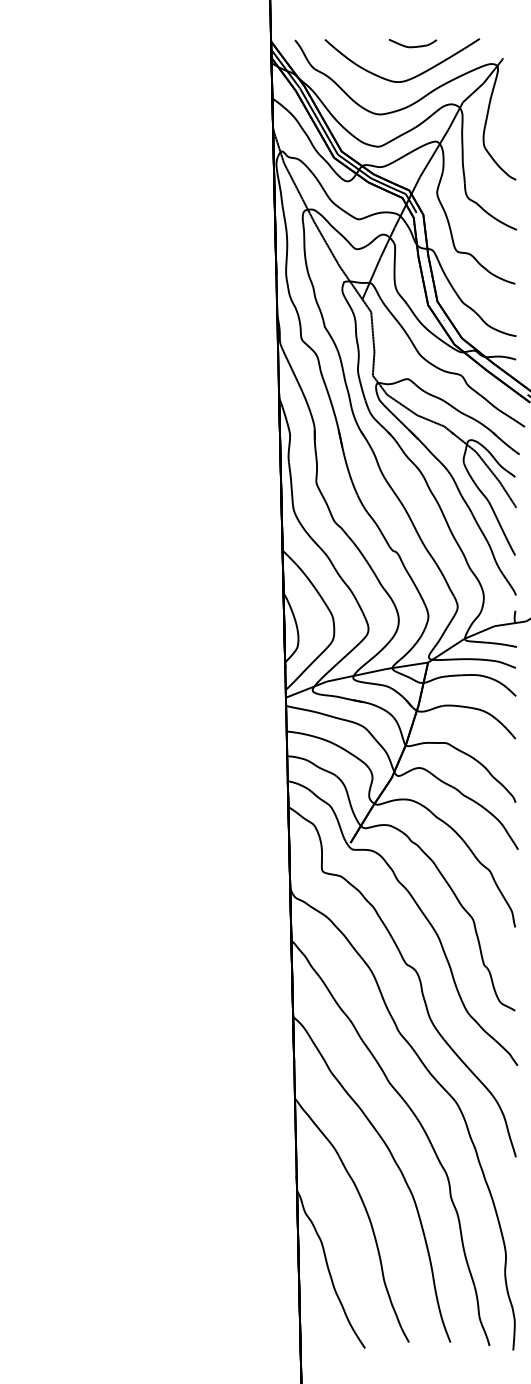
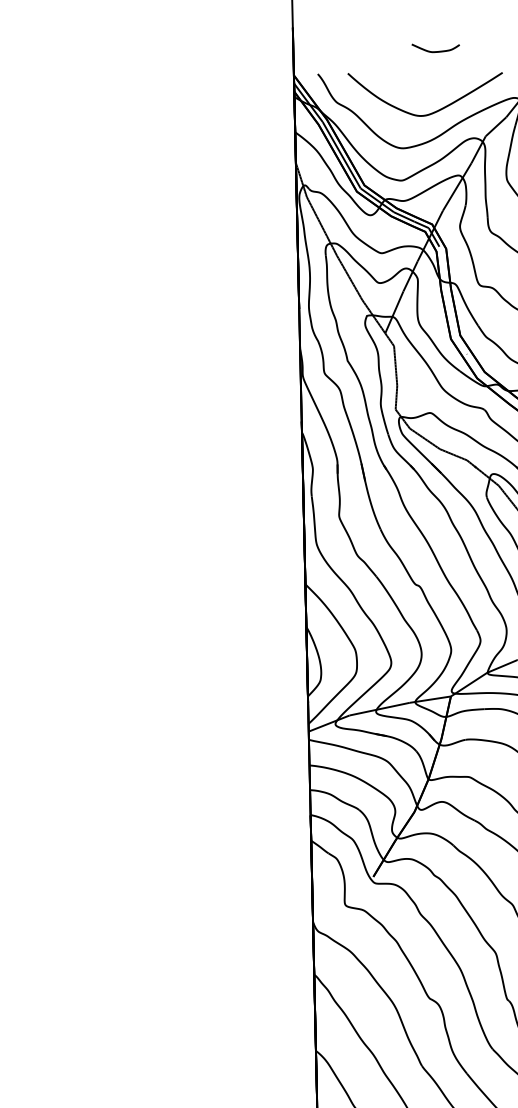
curve: (412, 46) -> (435, 51), moved

